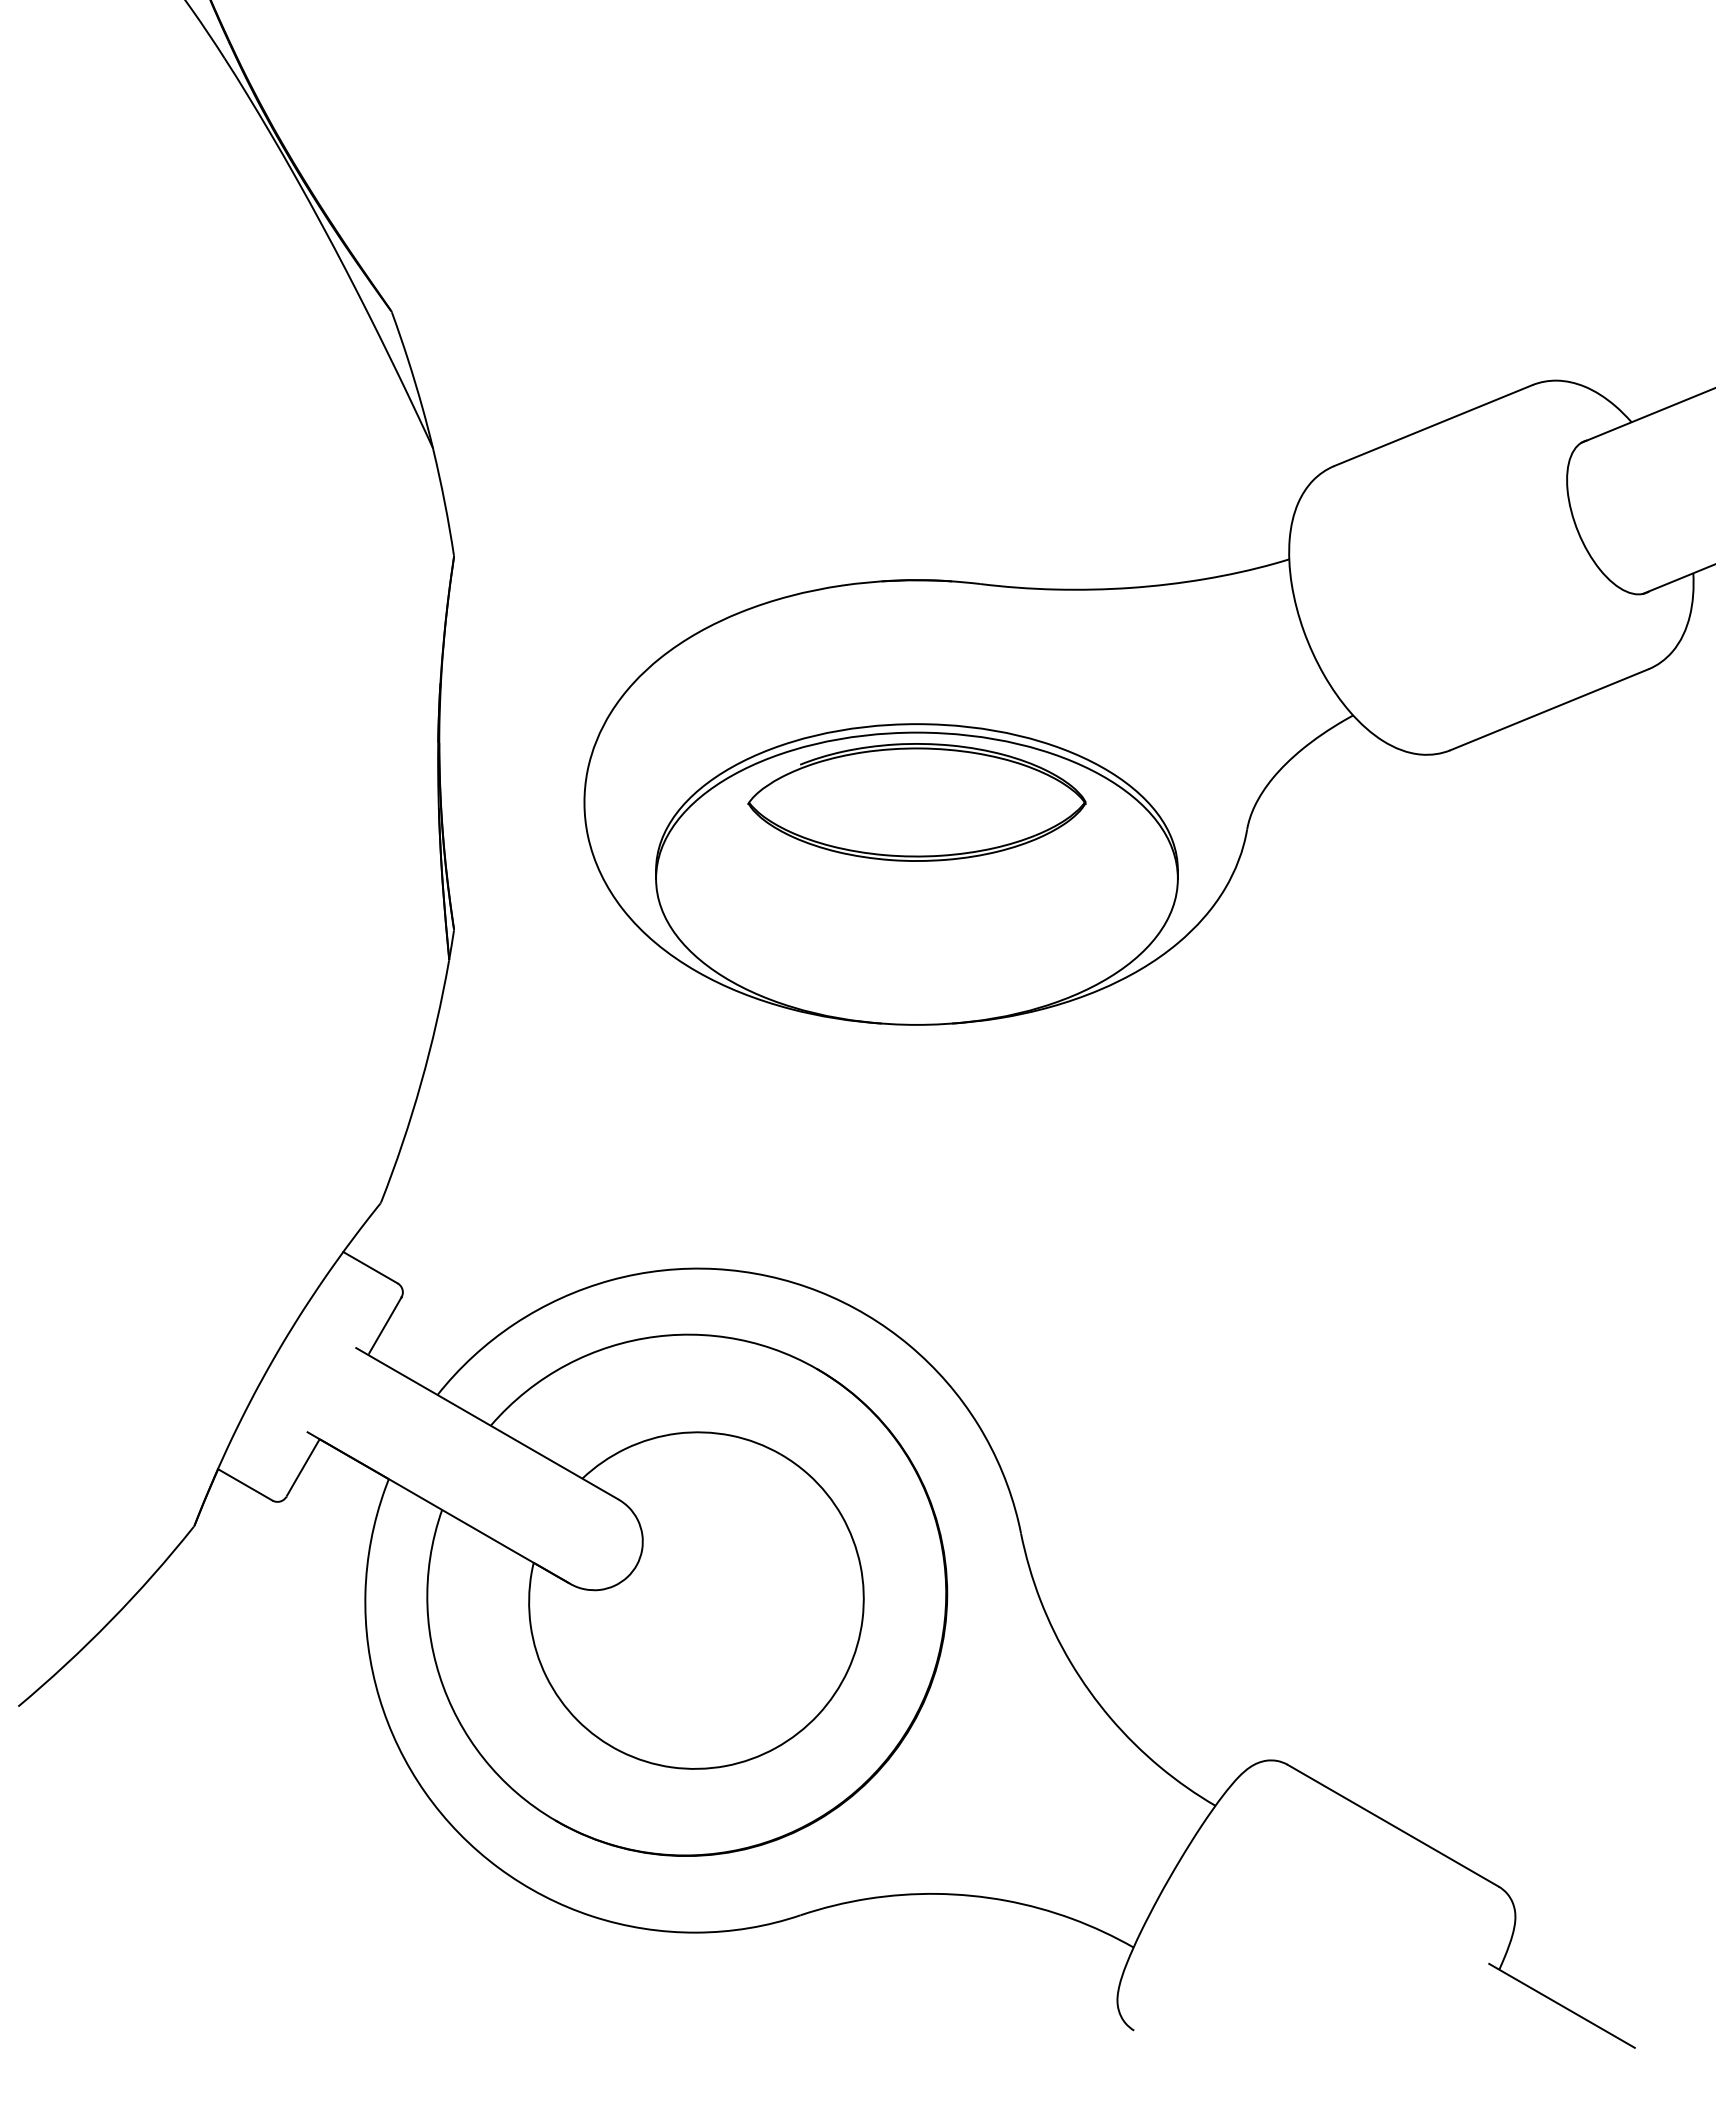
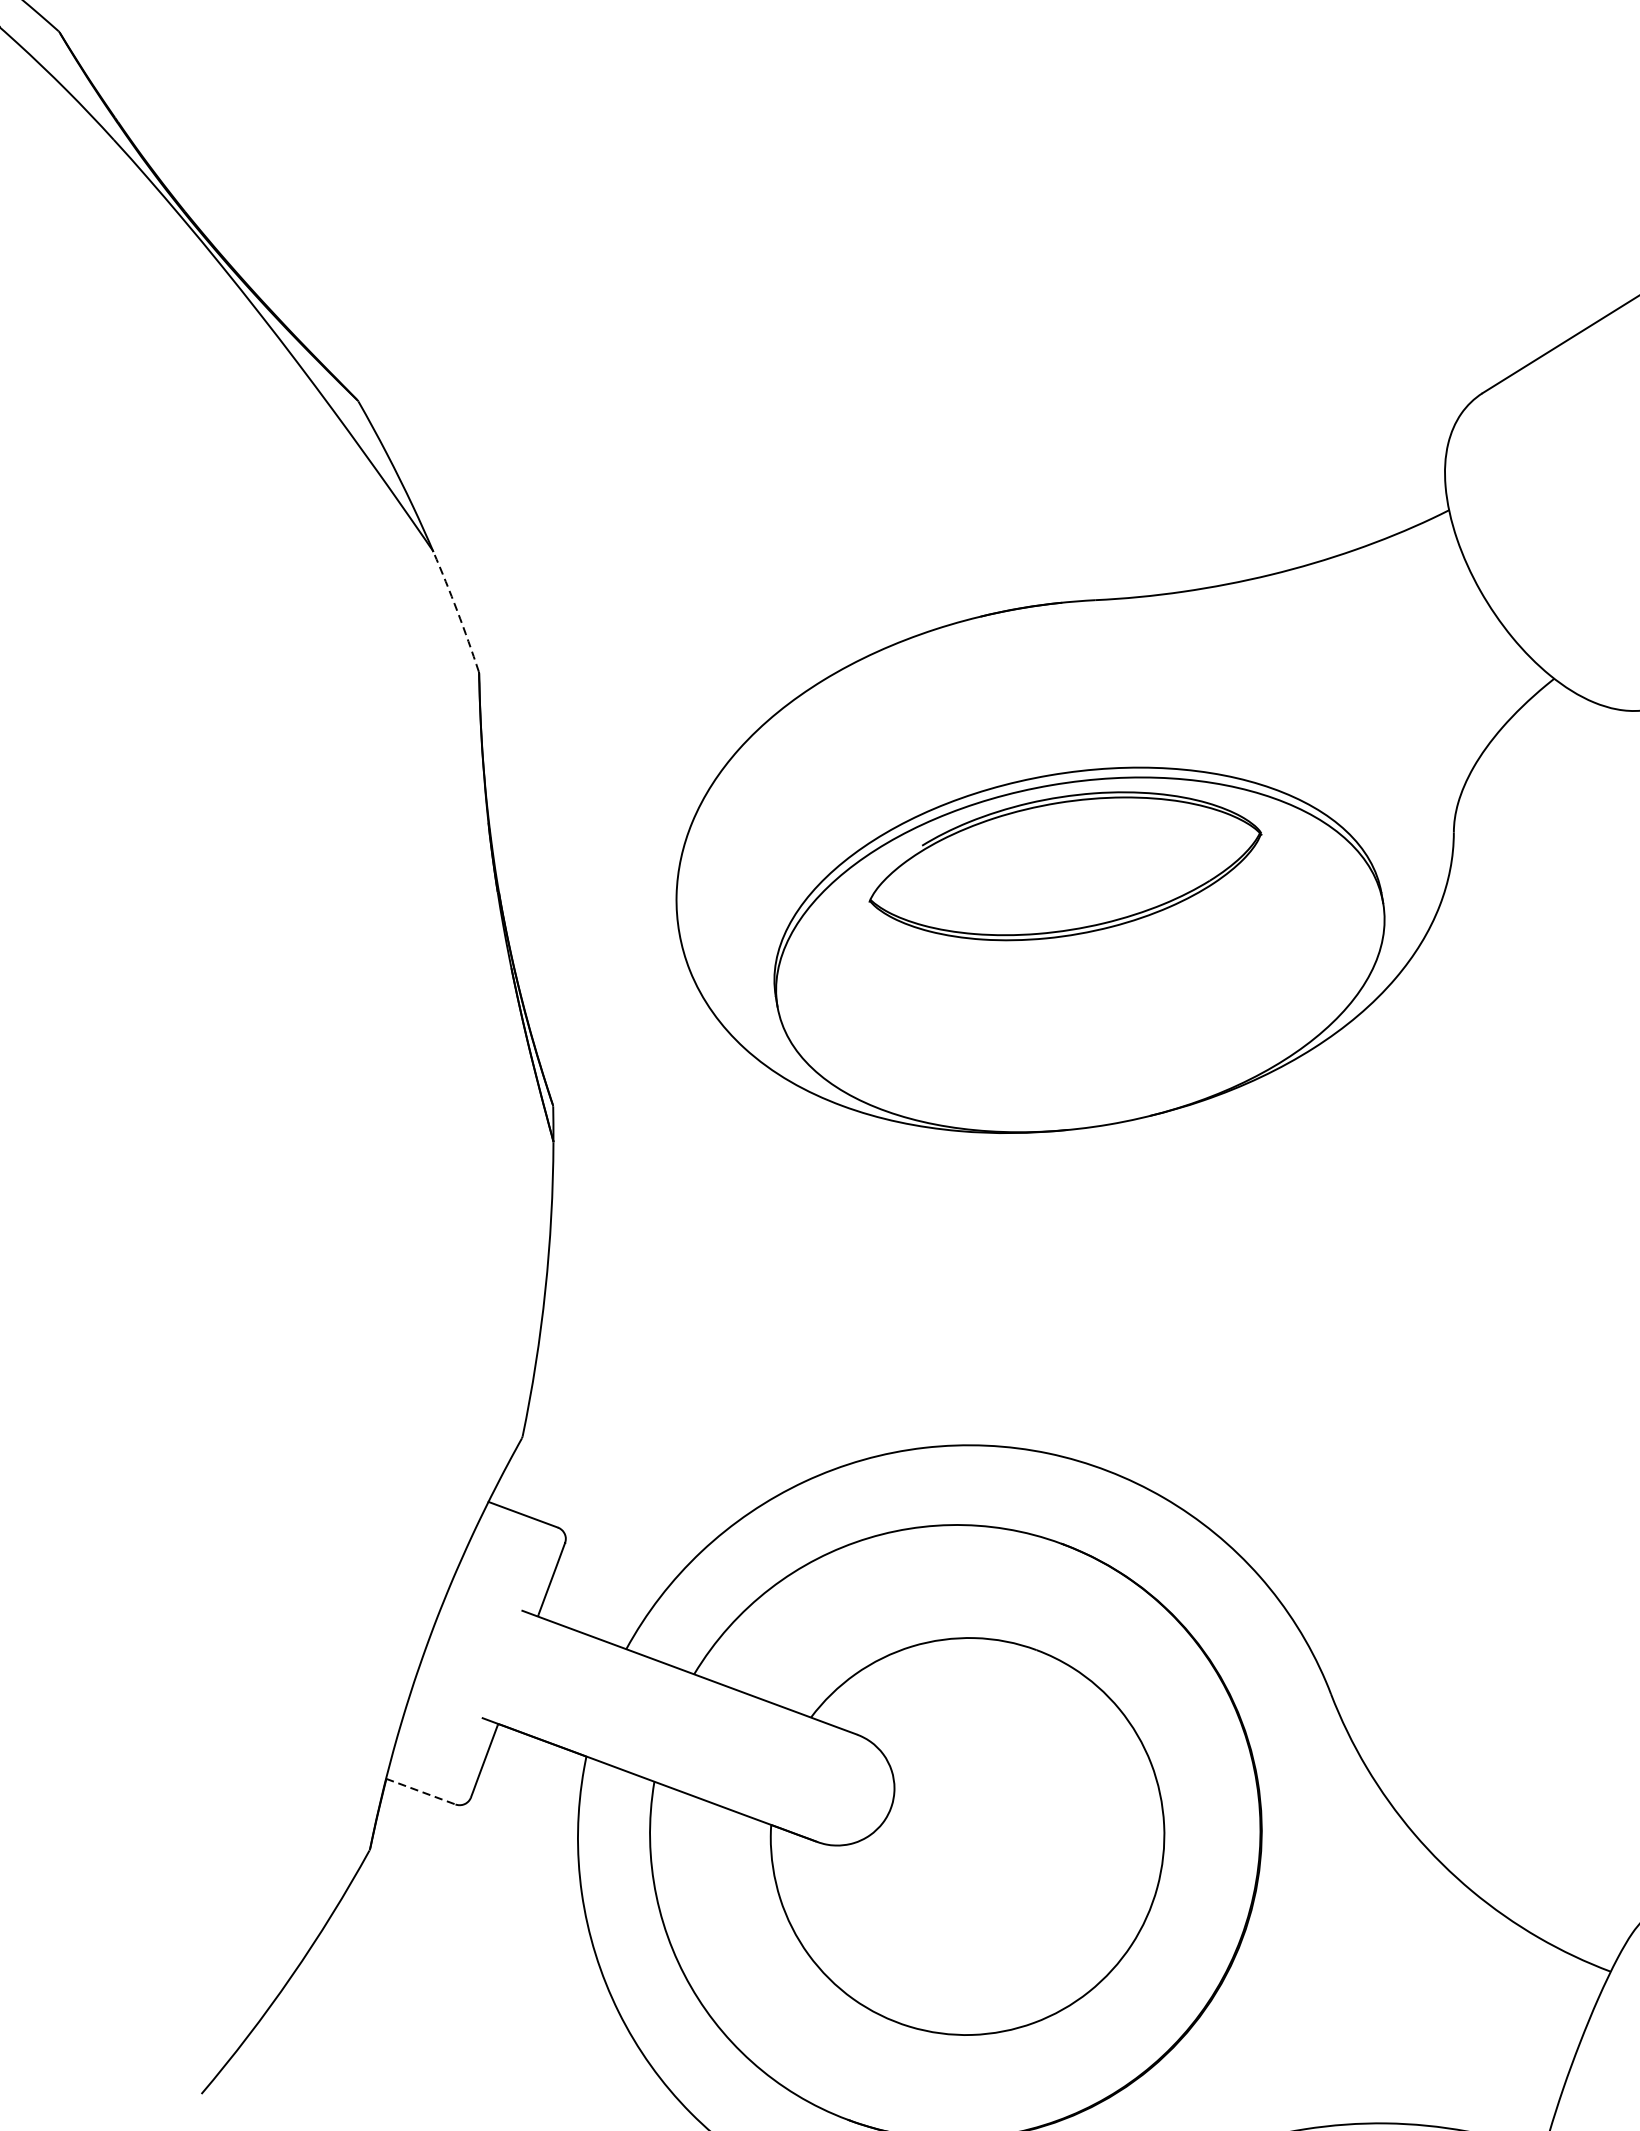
arc: (444, 502) -> (457, 611), solid -> dashed
line: (245, 1485) -> (421, 1792), solid -> dashed

